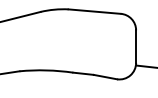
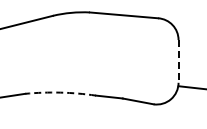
line: (136, 46) -> (178, 61), solid -> dashed
arc: (46, 70) -> (60, 92), solid -> dashed

